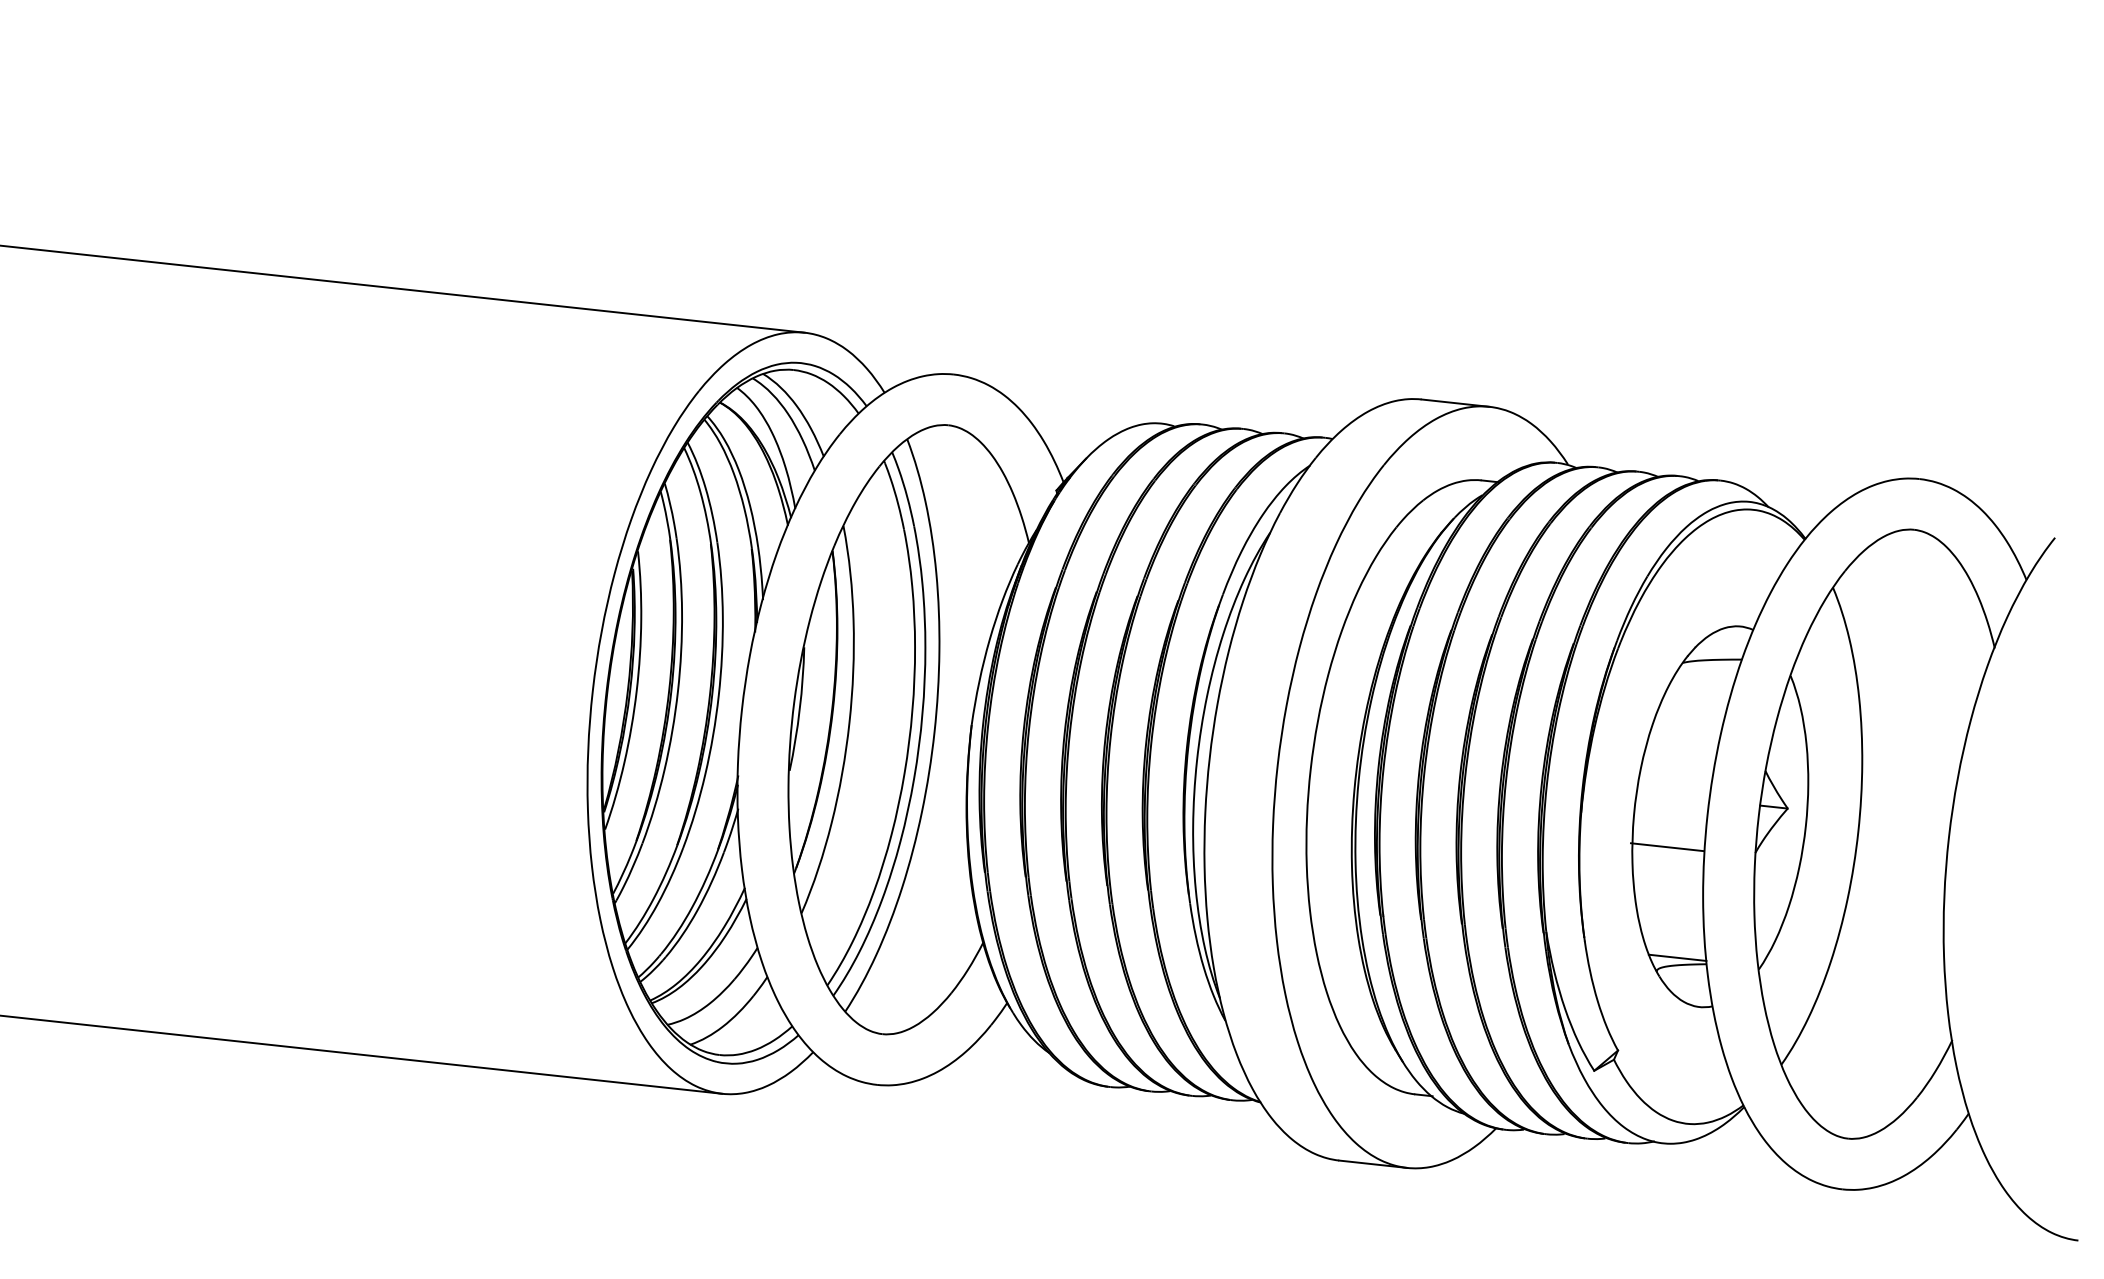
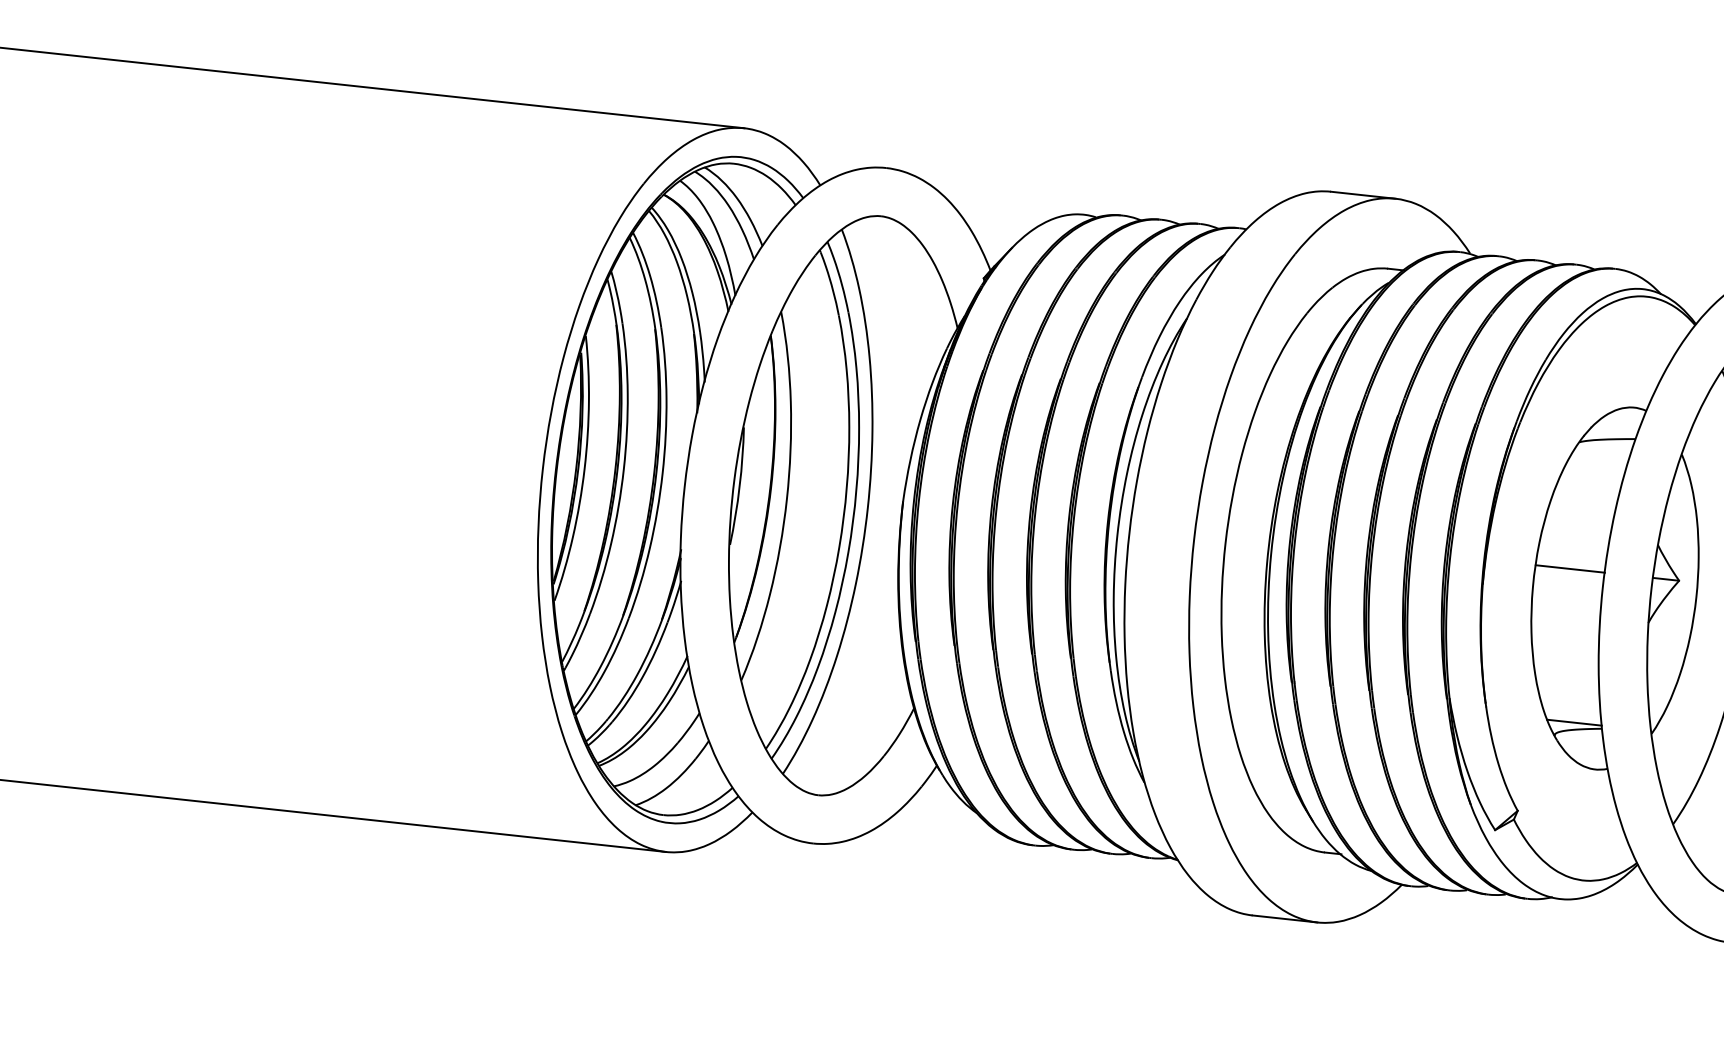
line: (1666, 847) -> (1569, 569), moved

